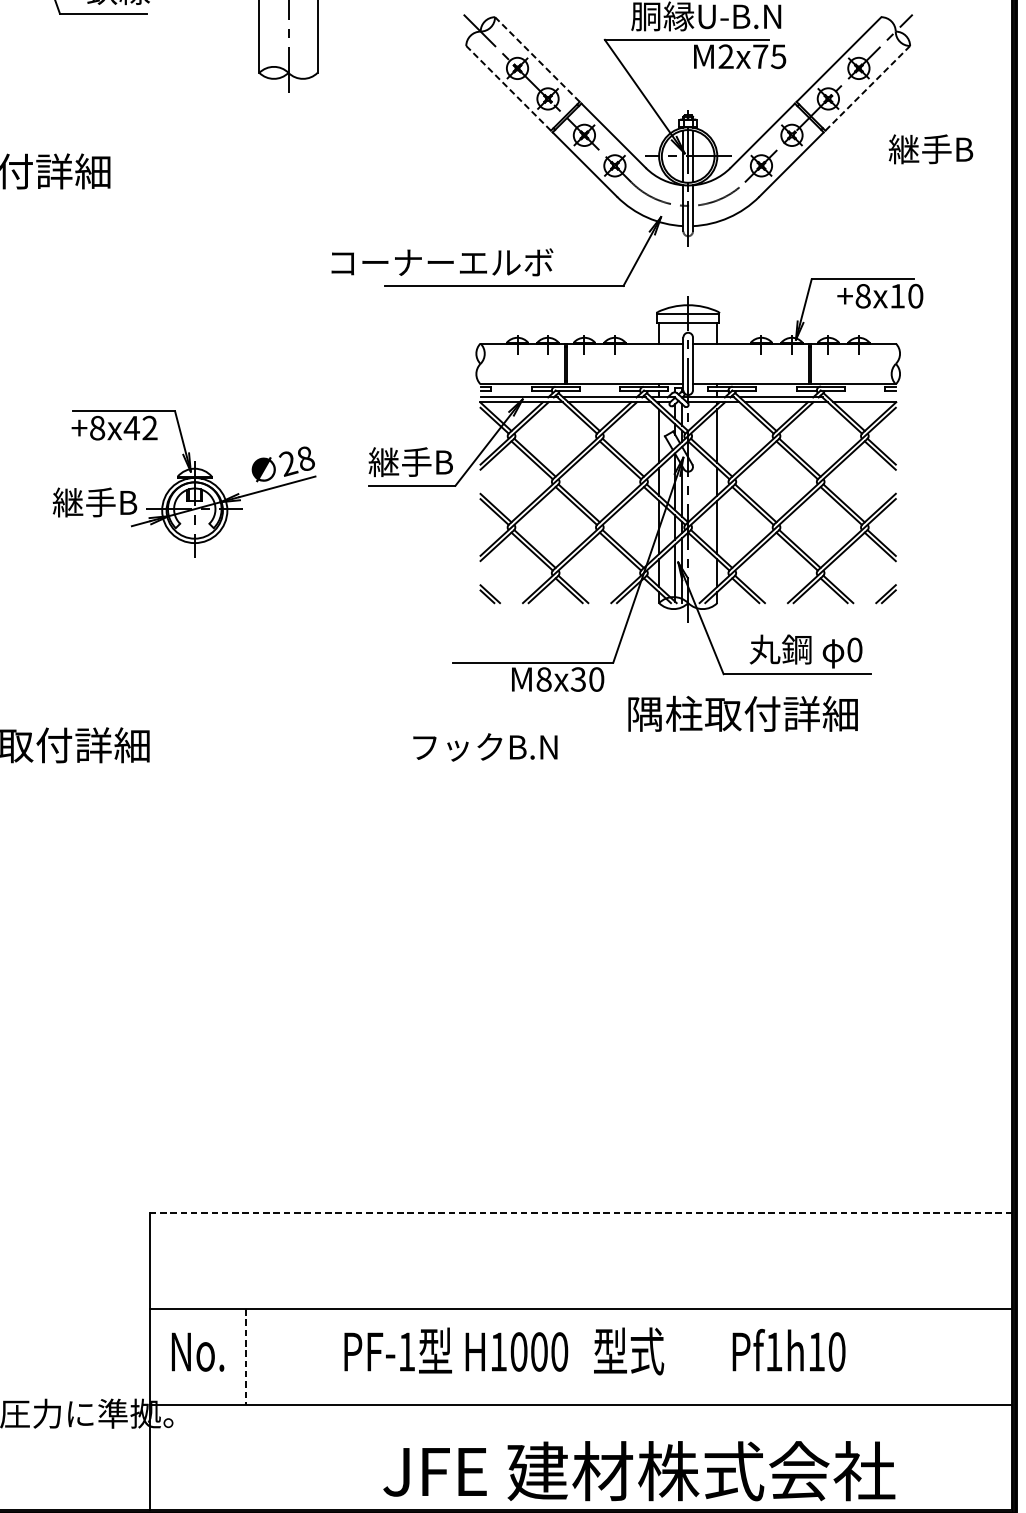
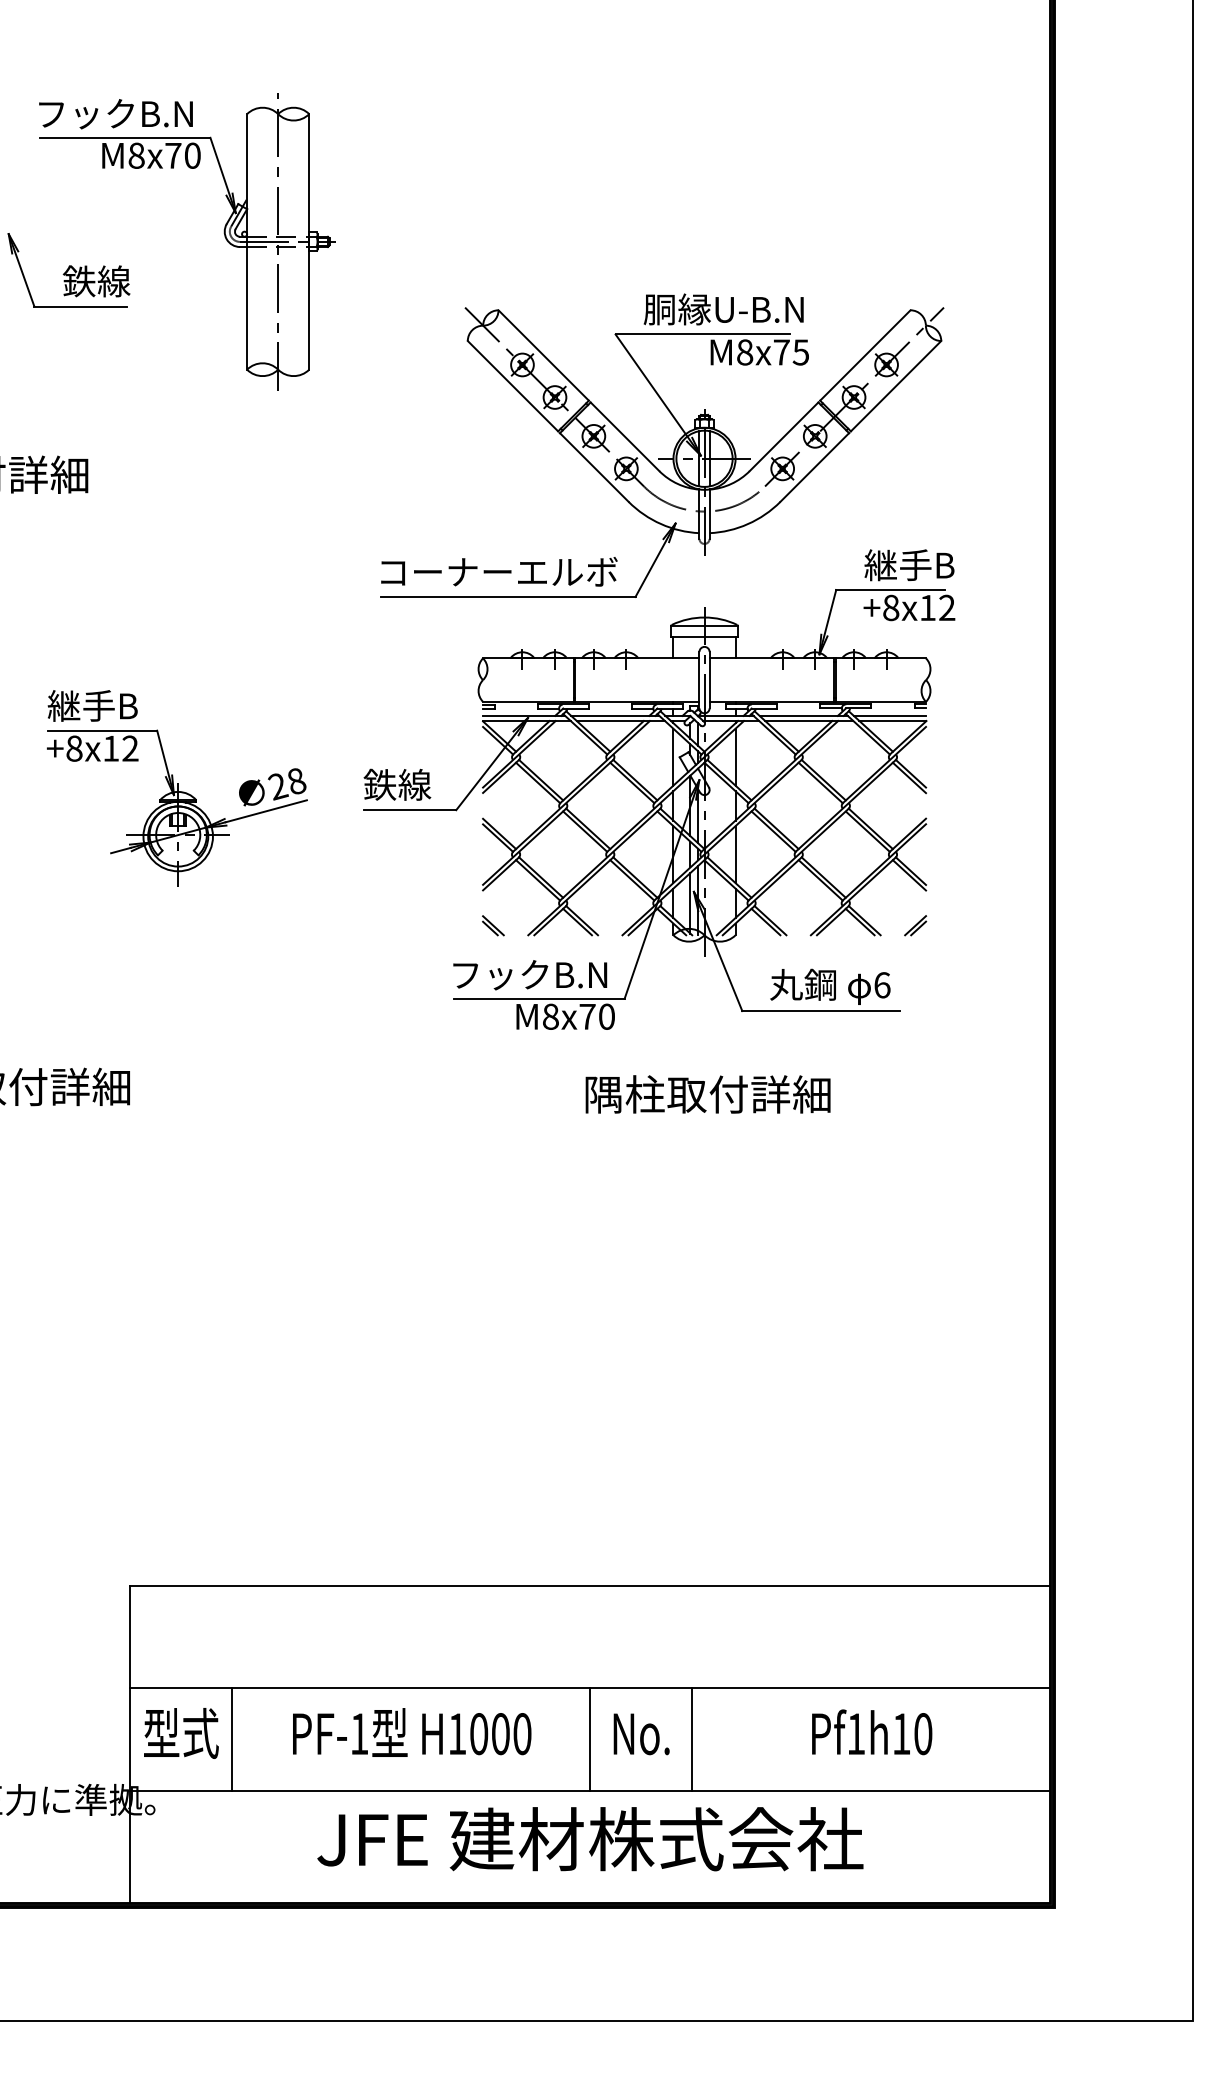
text: (726, 56) -> (745, 352), M2x75 -> M8x75
line: (537, 59) -> (543, 355), dashed -> solid
line: (508, 88) -> (512, 386), dashed -> solid
line: (868, 88) -> (896, 386), dashed -> solid
text: (930, 149) -> (909, 565), moved
text: (442, 262) -> (499, 571), moved
text: (915, 295) -> (947, 607), +8x10 -> +8x12
line: (861, 397) -> (889, 715), added
text: (131, 428) -> (110, 748), +8x42 -> +8x12
text: (410, 461) -> (408, 784), 継手B -> 鉄線
text: (94, 502) -> (92, 705), moved
text: (855, 650) -> (882, 985), 0 -> 6
text: (578, 679) -> (587, 1016), M8x30 -> M8x70
text: (742, 713) -> (707, 1094), moved
text: (485, 747) -> (530, 975), moved
line: (581, 1213) -> (590, 1586), dashed -> solid
text: (456, 1350) -> (412, 1732), moved
text: (789, 1350) -> (872, 1732), moved
text: (197, 1351) -> (181, 1733), No. -> 型式
text: (629, 1351) -> (641, 1733), 型式 -> No.
line: (245, 1357) -> (232, 1739), dashed -> solid
line: (581, 1357) -> (590, 1739), added
line: (676, 1357) -> (692, 1739), added
text: (639, 1471) -> (590, 1839), moved

